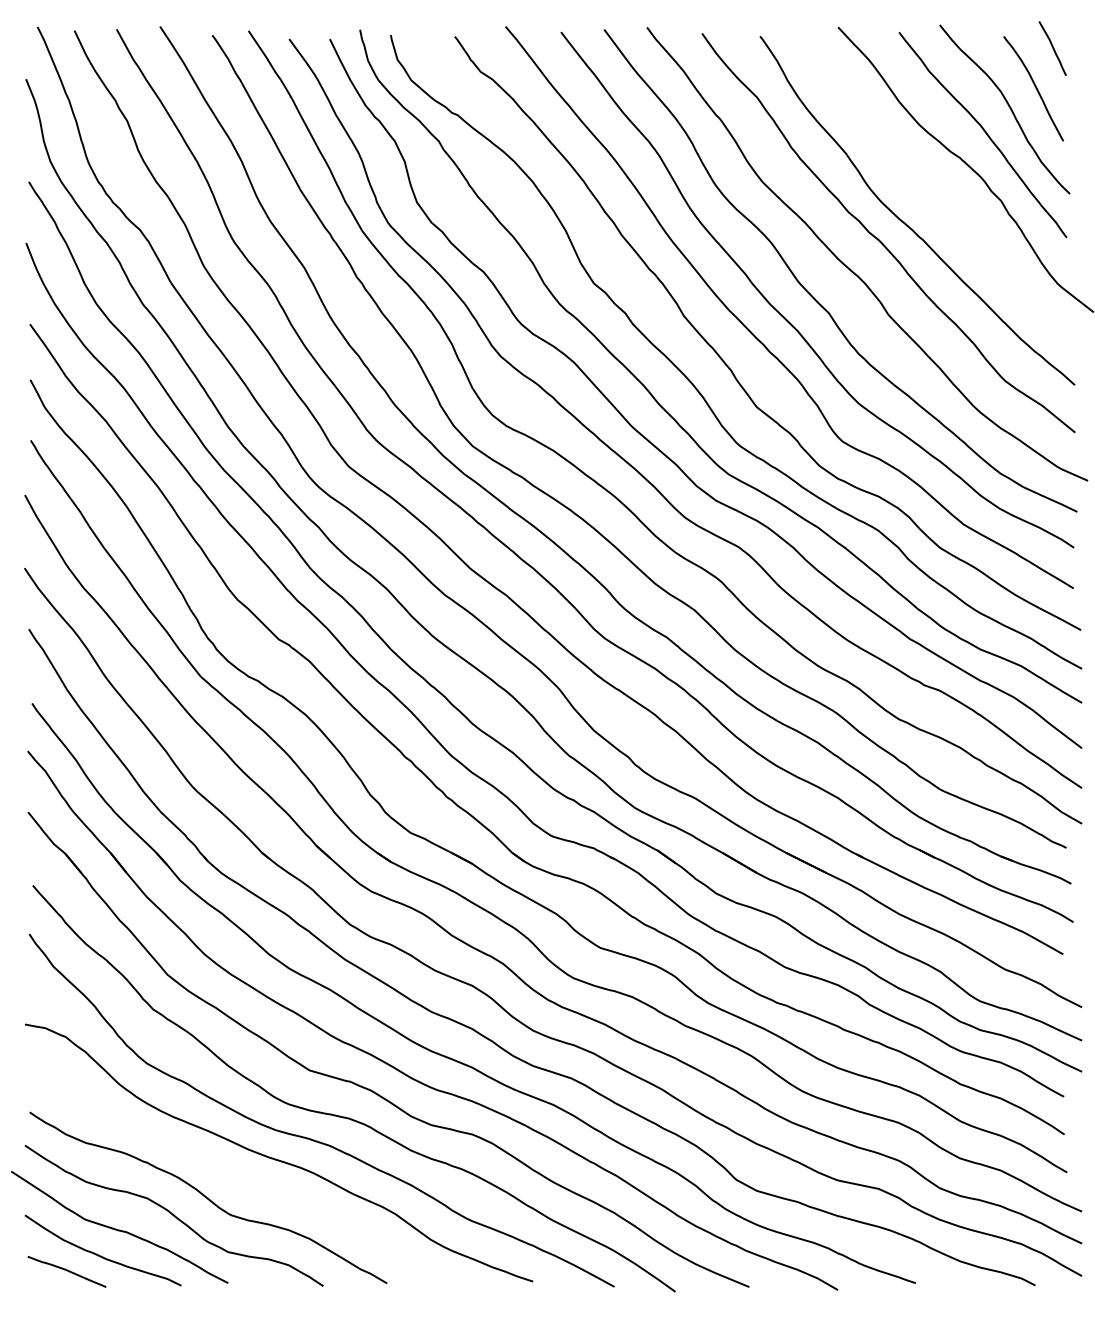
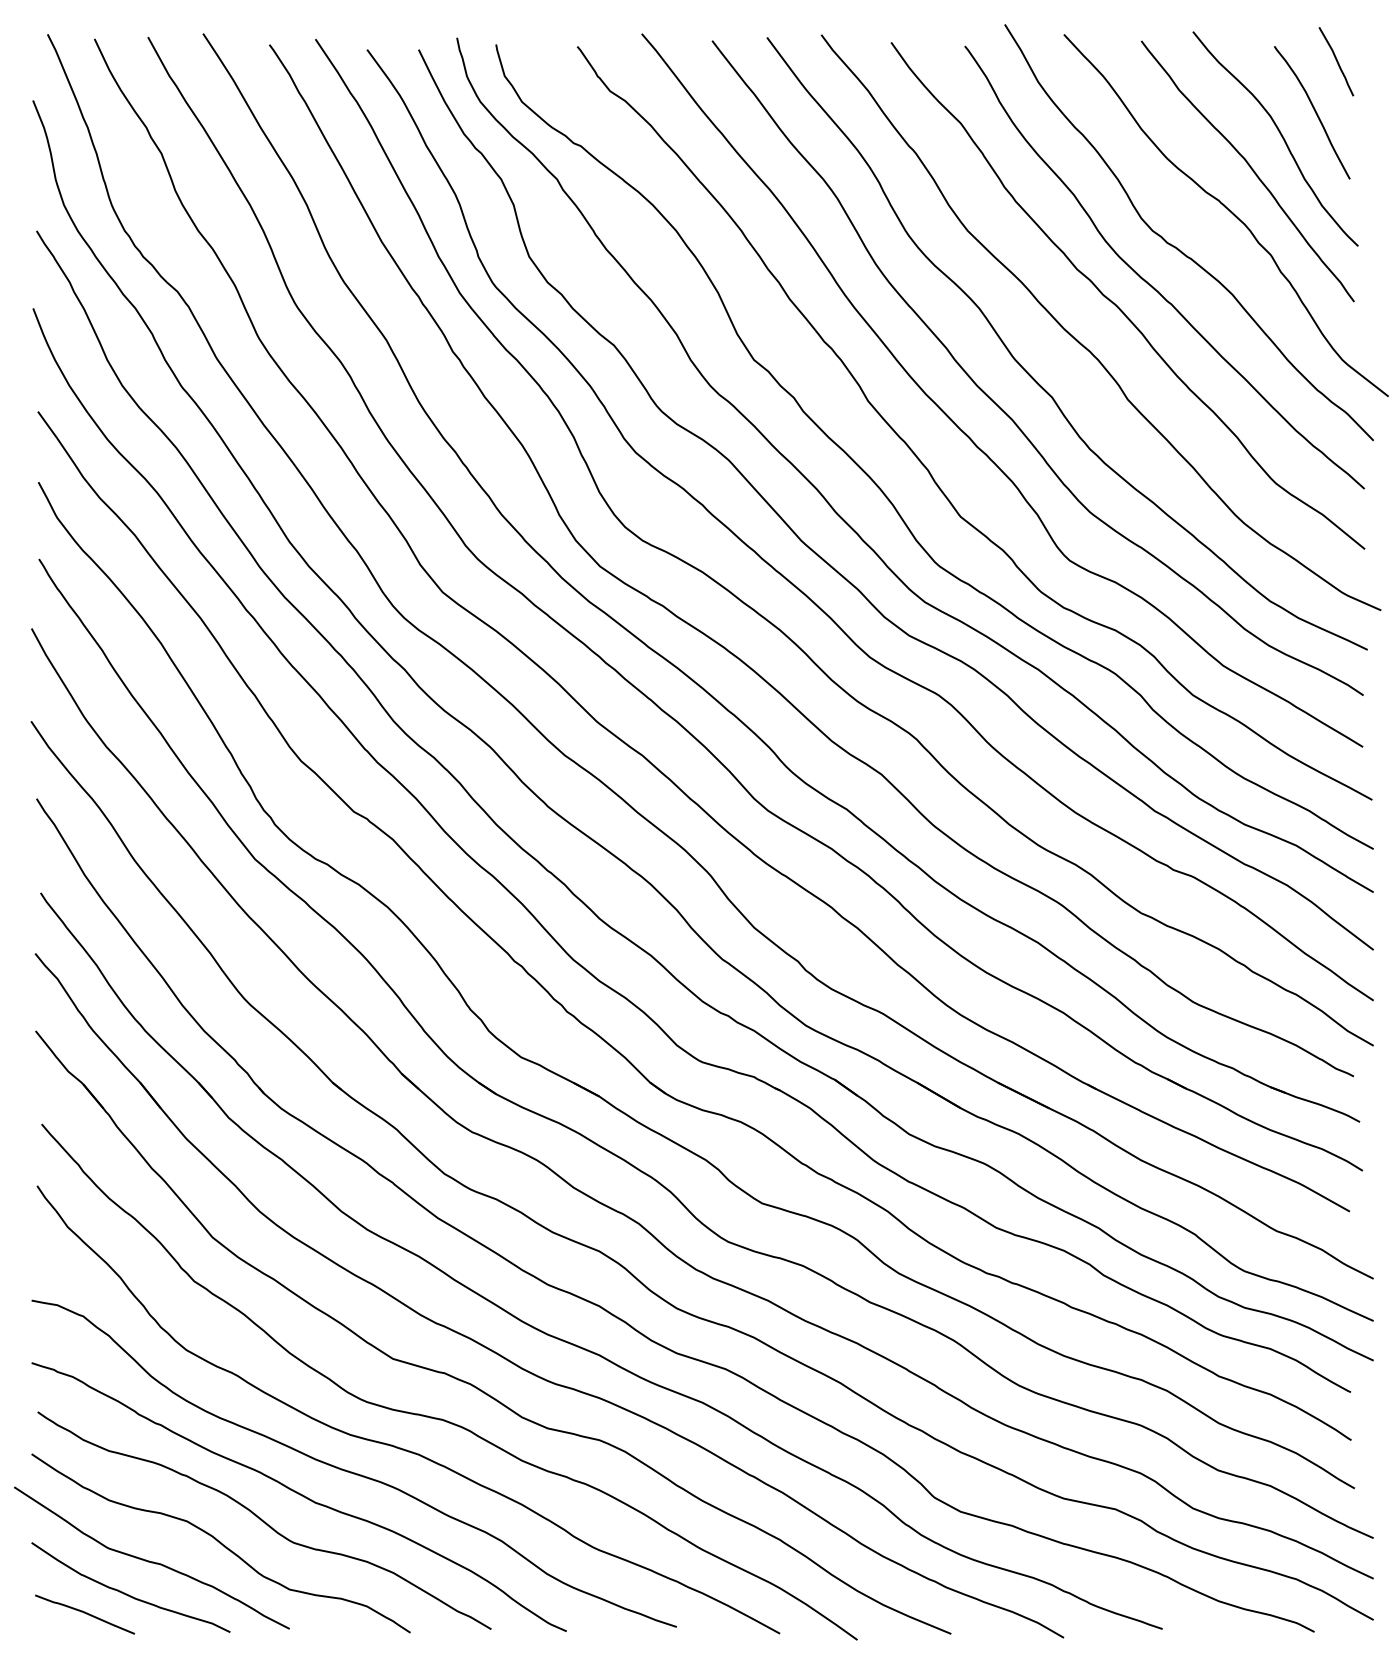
curve: (927, 194) -> (1177, 246), added
curve: (236, 1178) -> (300, 1496), added

